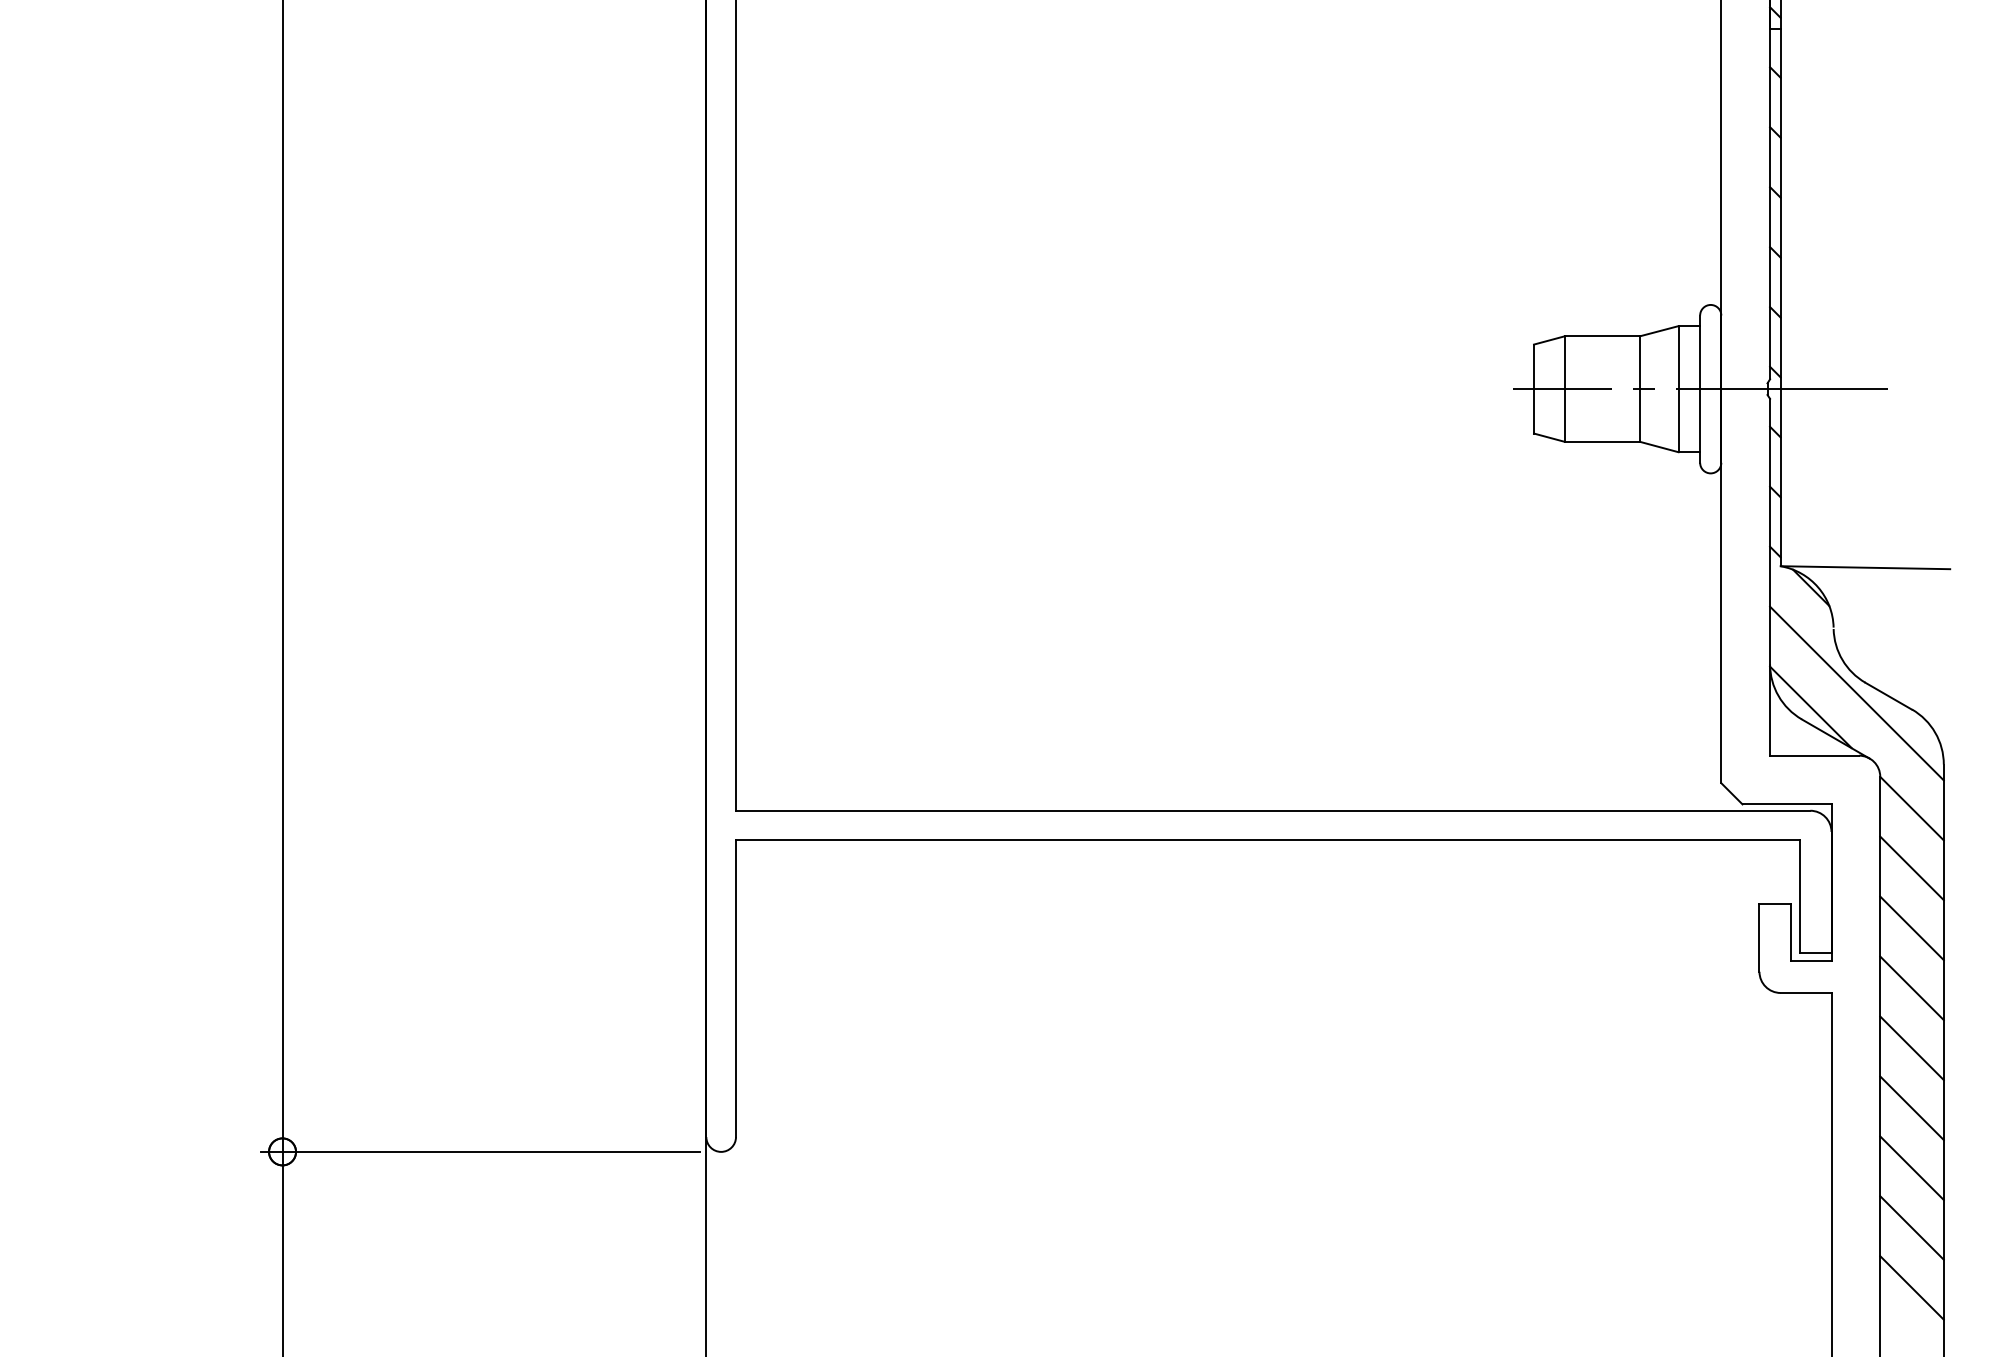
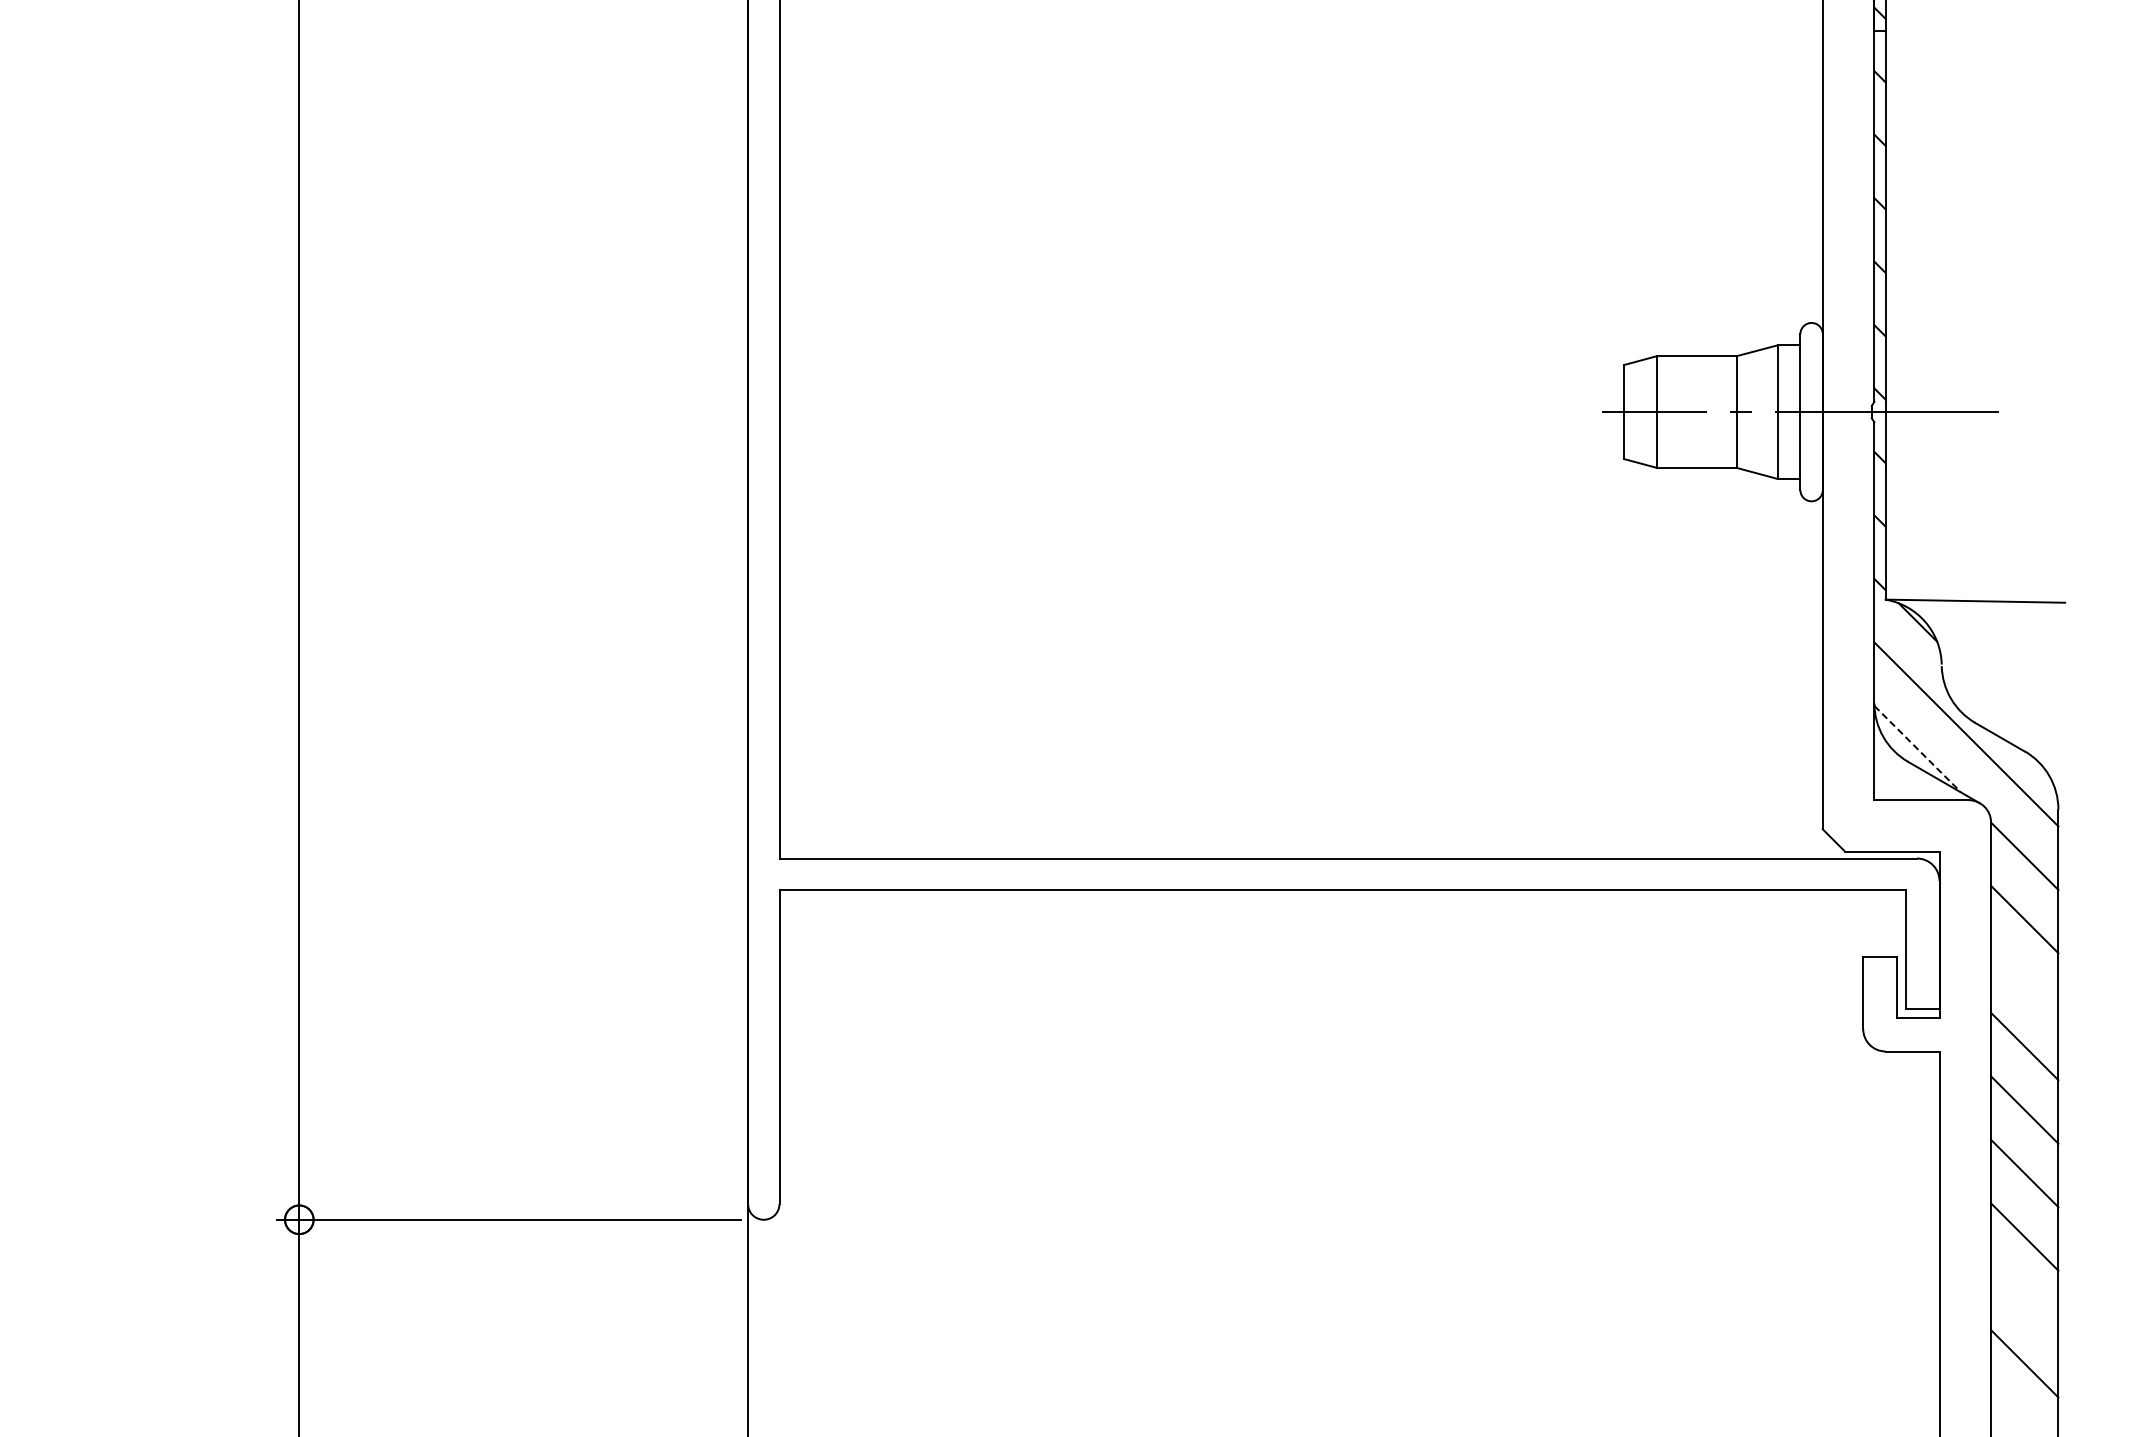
line: (1810, 707) -> (1917, 749), solid -> dashed
line: (1911, 927) -> (2024, 982), removed
line: (1911, 1227) -> (2024, 1299), removed

